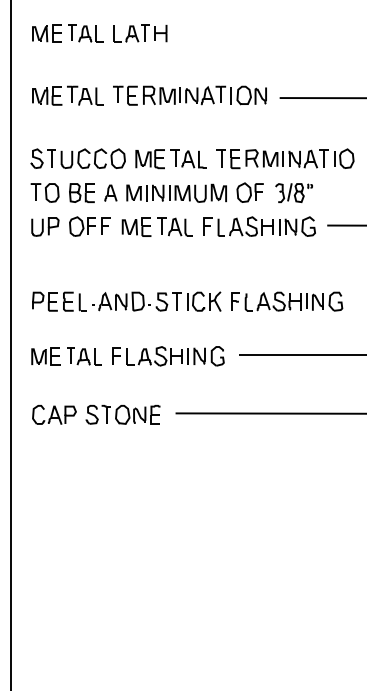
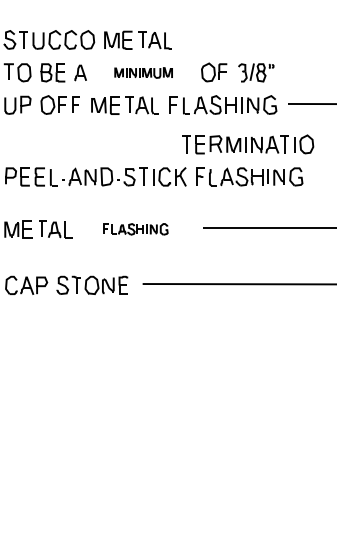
part: (285, 158) -> (248, 144), moved
part: (176, 192) -> (143, 72), size x0.6
part: (168, 356) -> (135, 229), size x0.6

